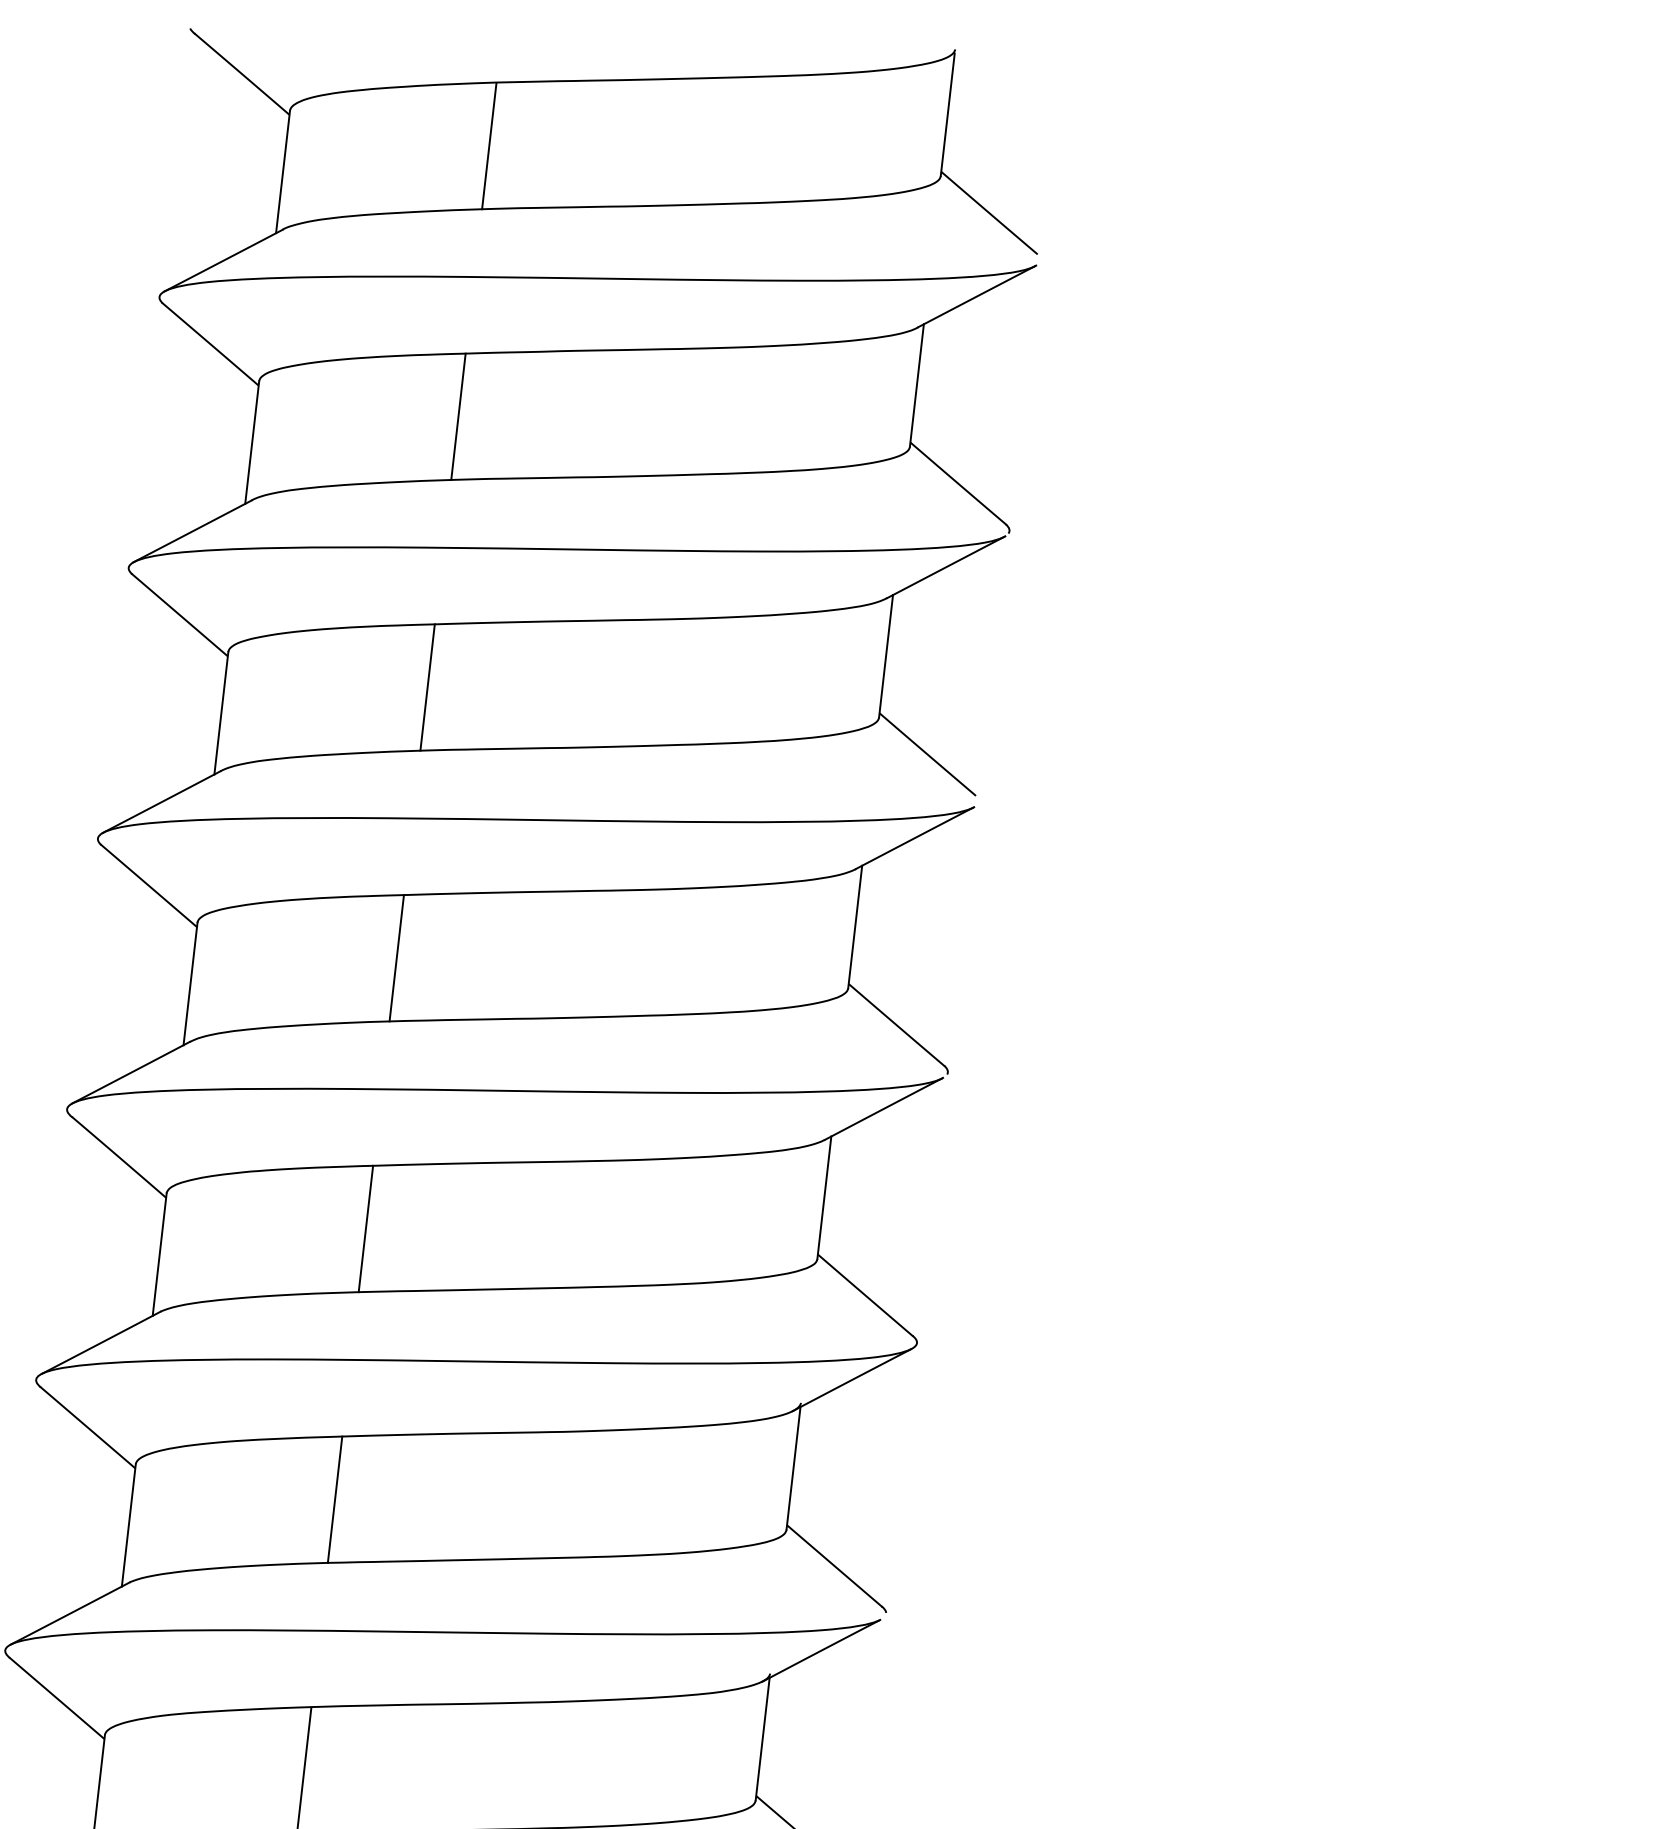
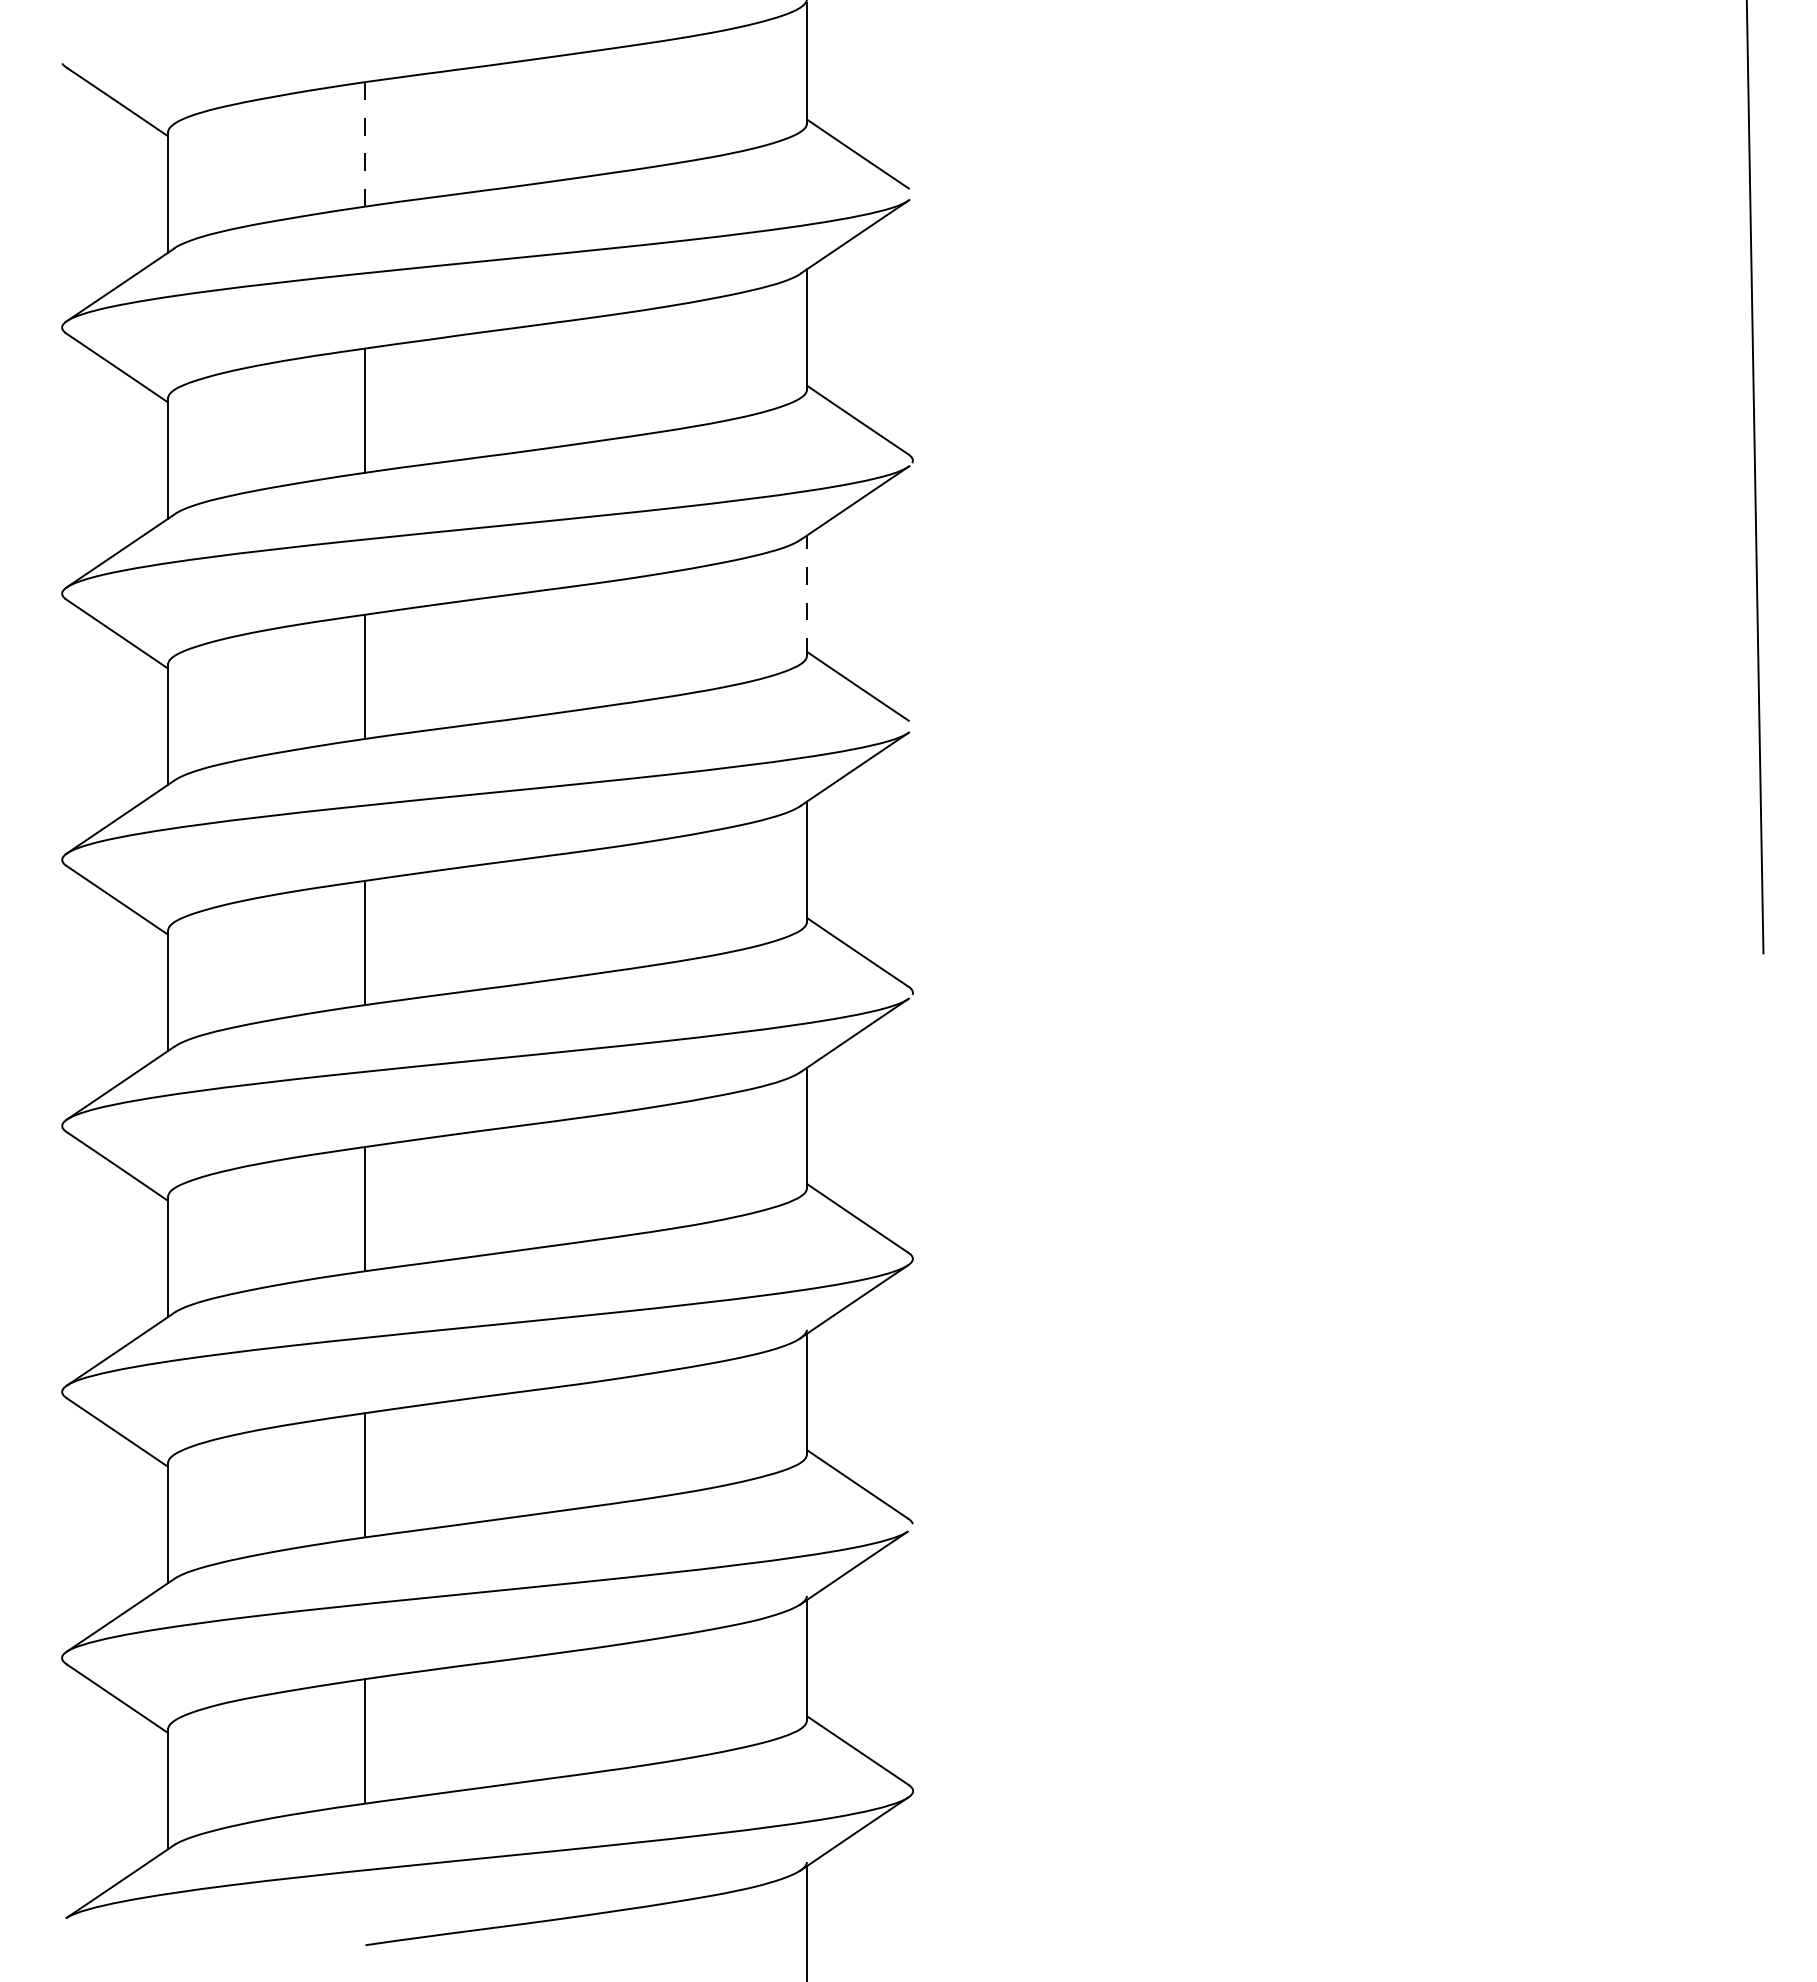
line: (489, 146) -> (365, 144), solid -> dashed
line: (885, 655) -> (806, 595), solid -> dashed

